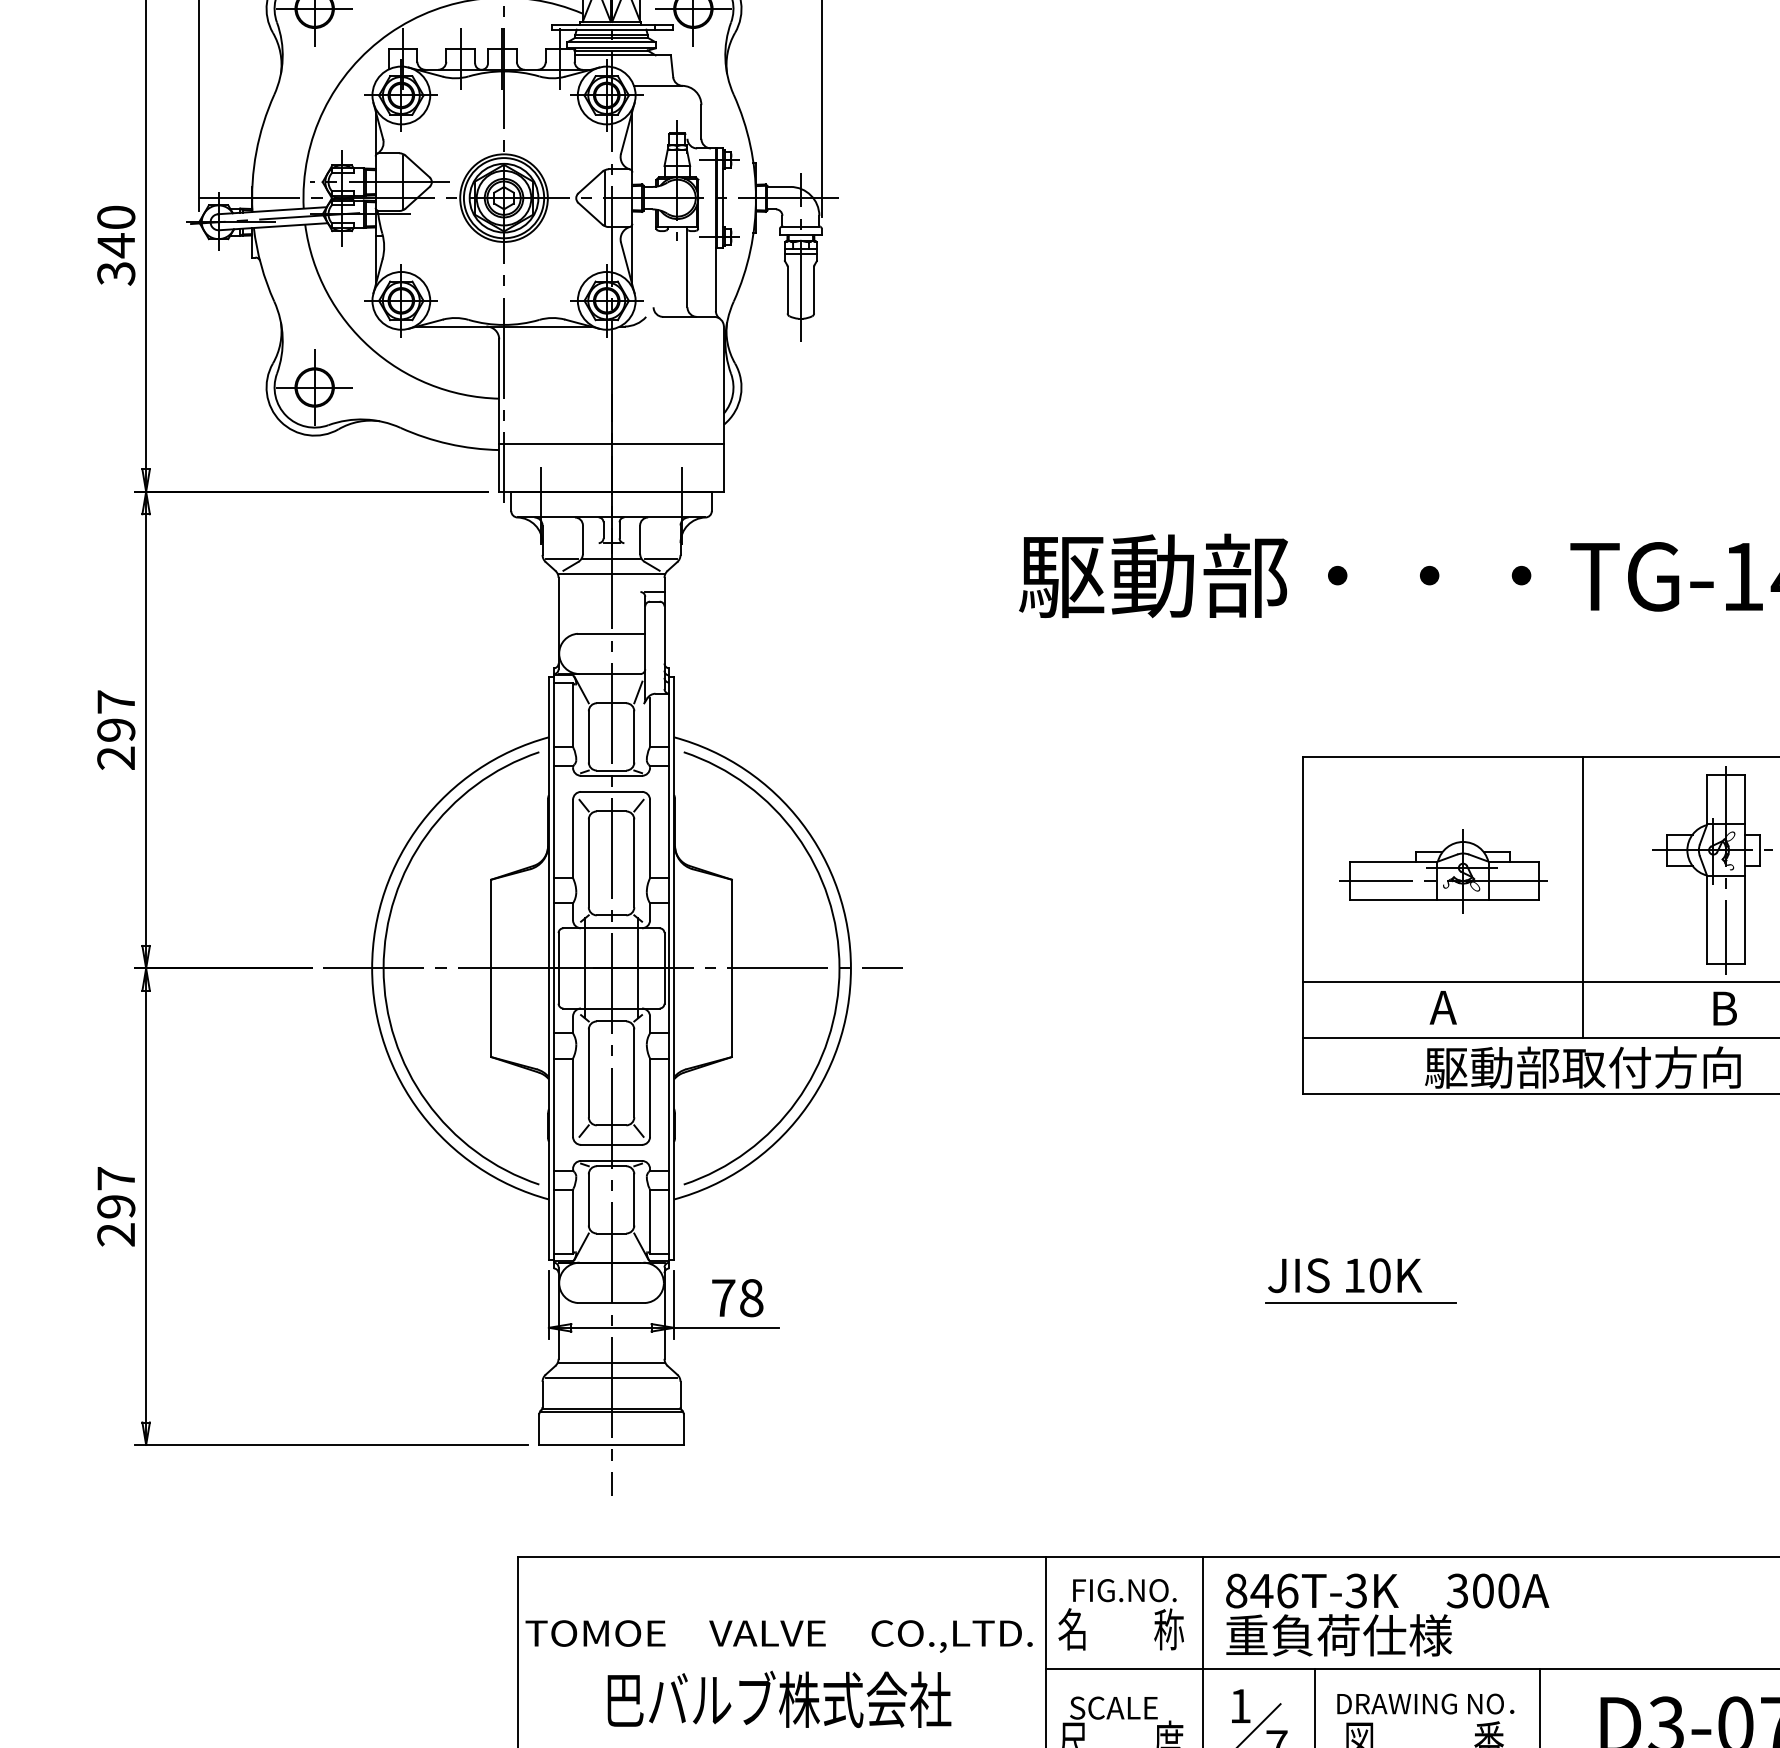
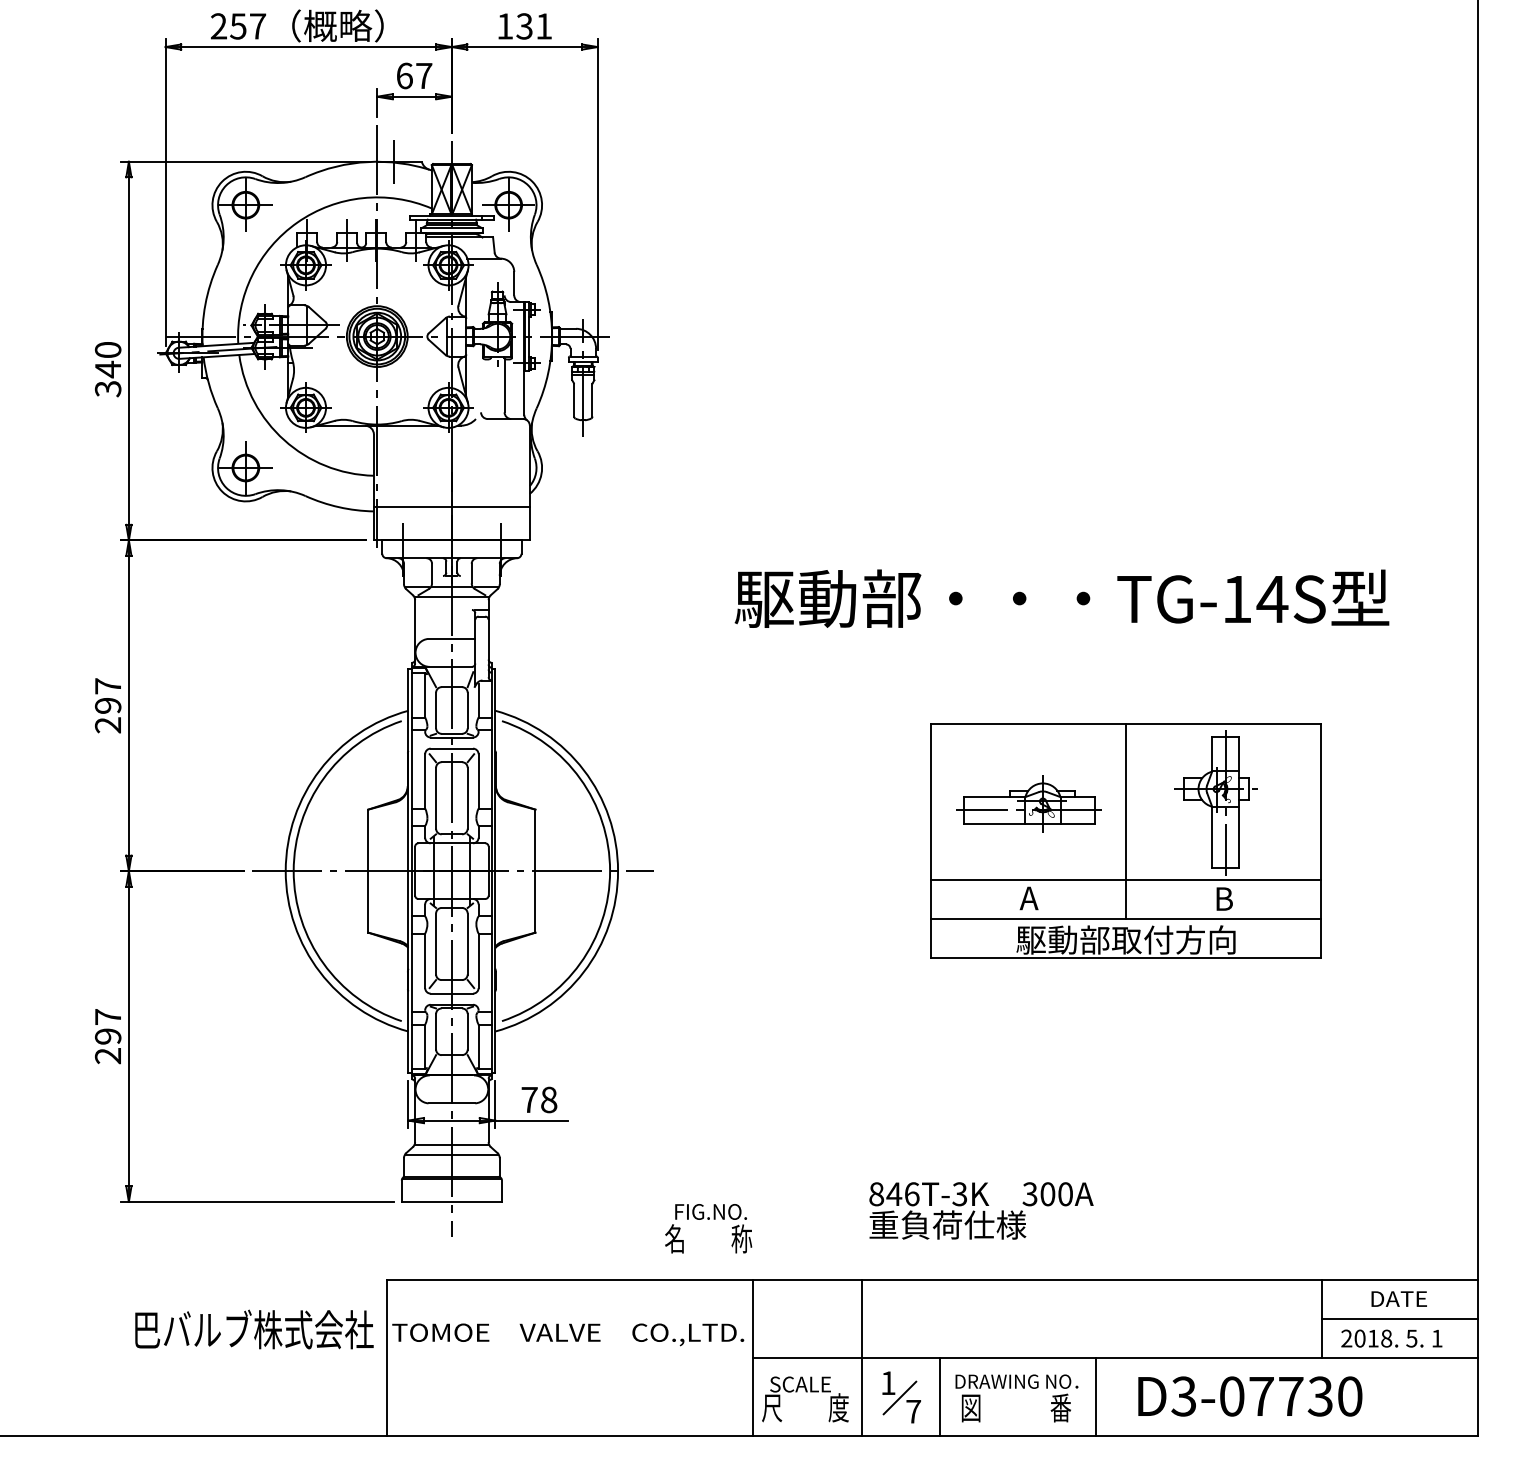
part: (1360, 1280) -> (971, 1087), removed
text: (1121, 1614) -> (708, 1228), moved
text: (1387, 1614) -> (981, 1210), moved
text: (779, 1699) -> (254, 1329), moved

